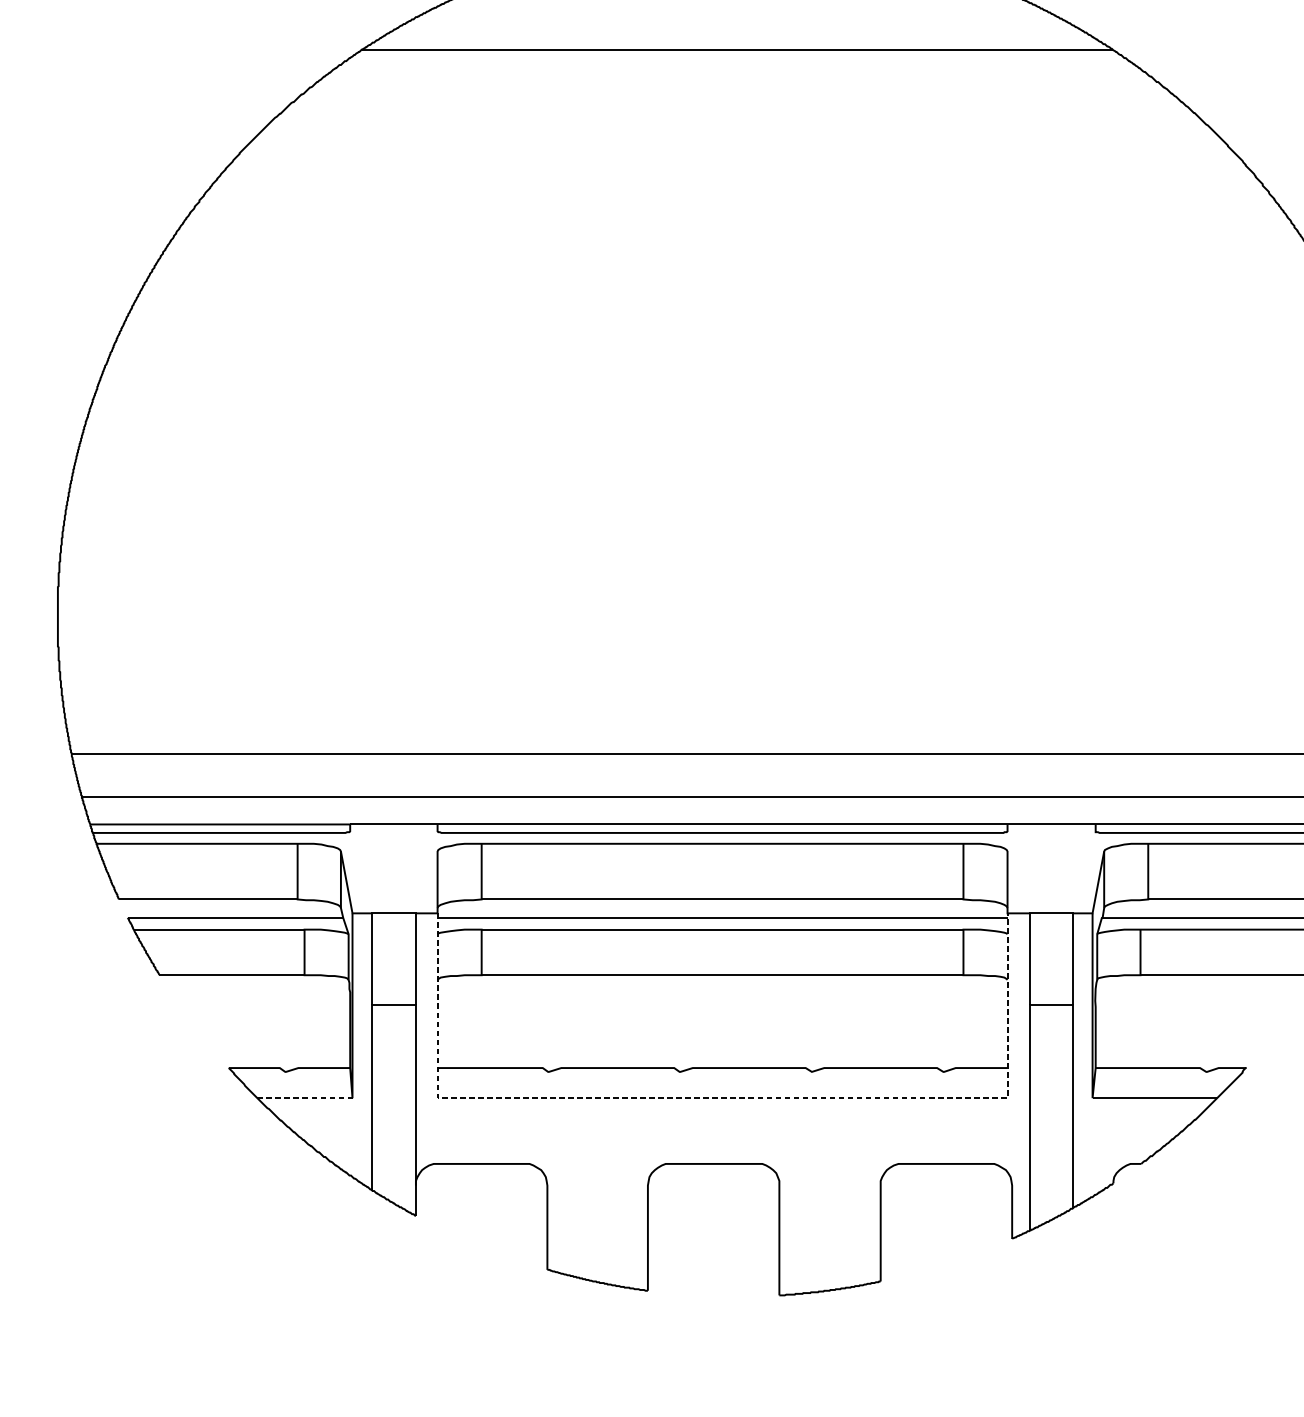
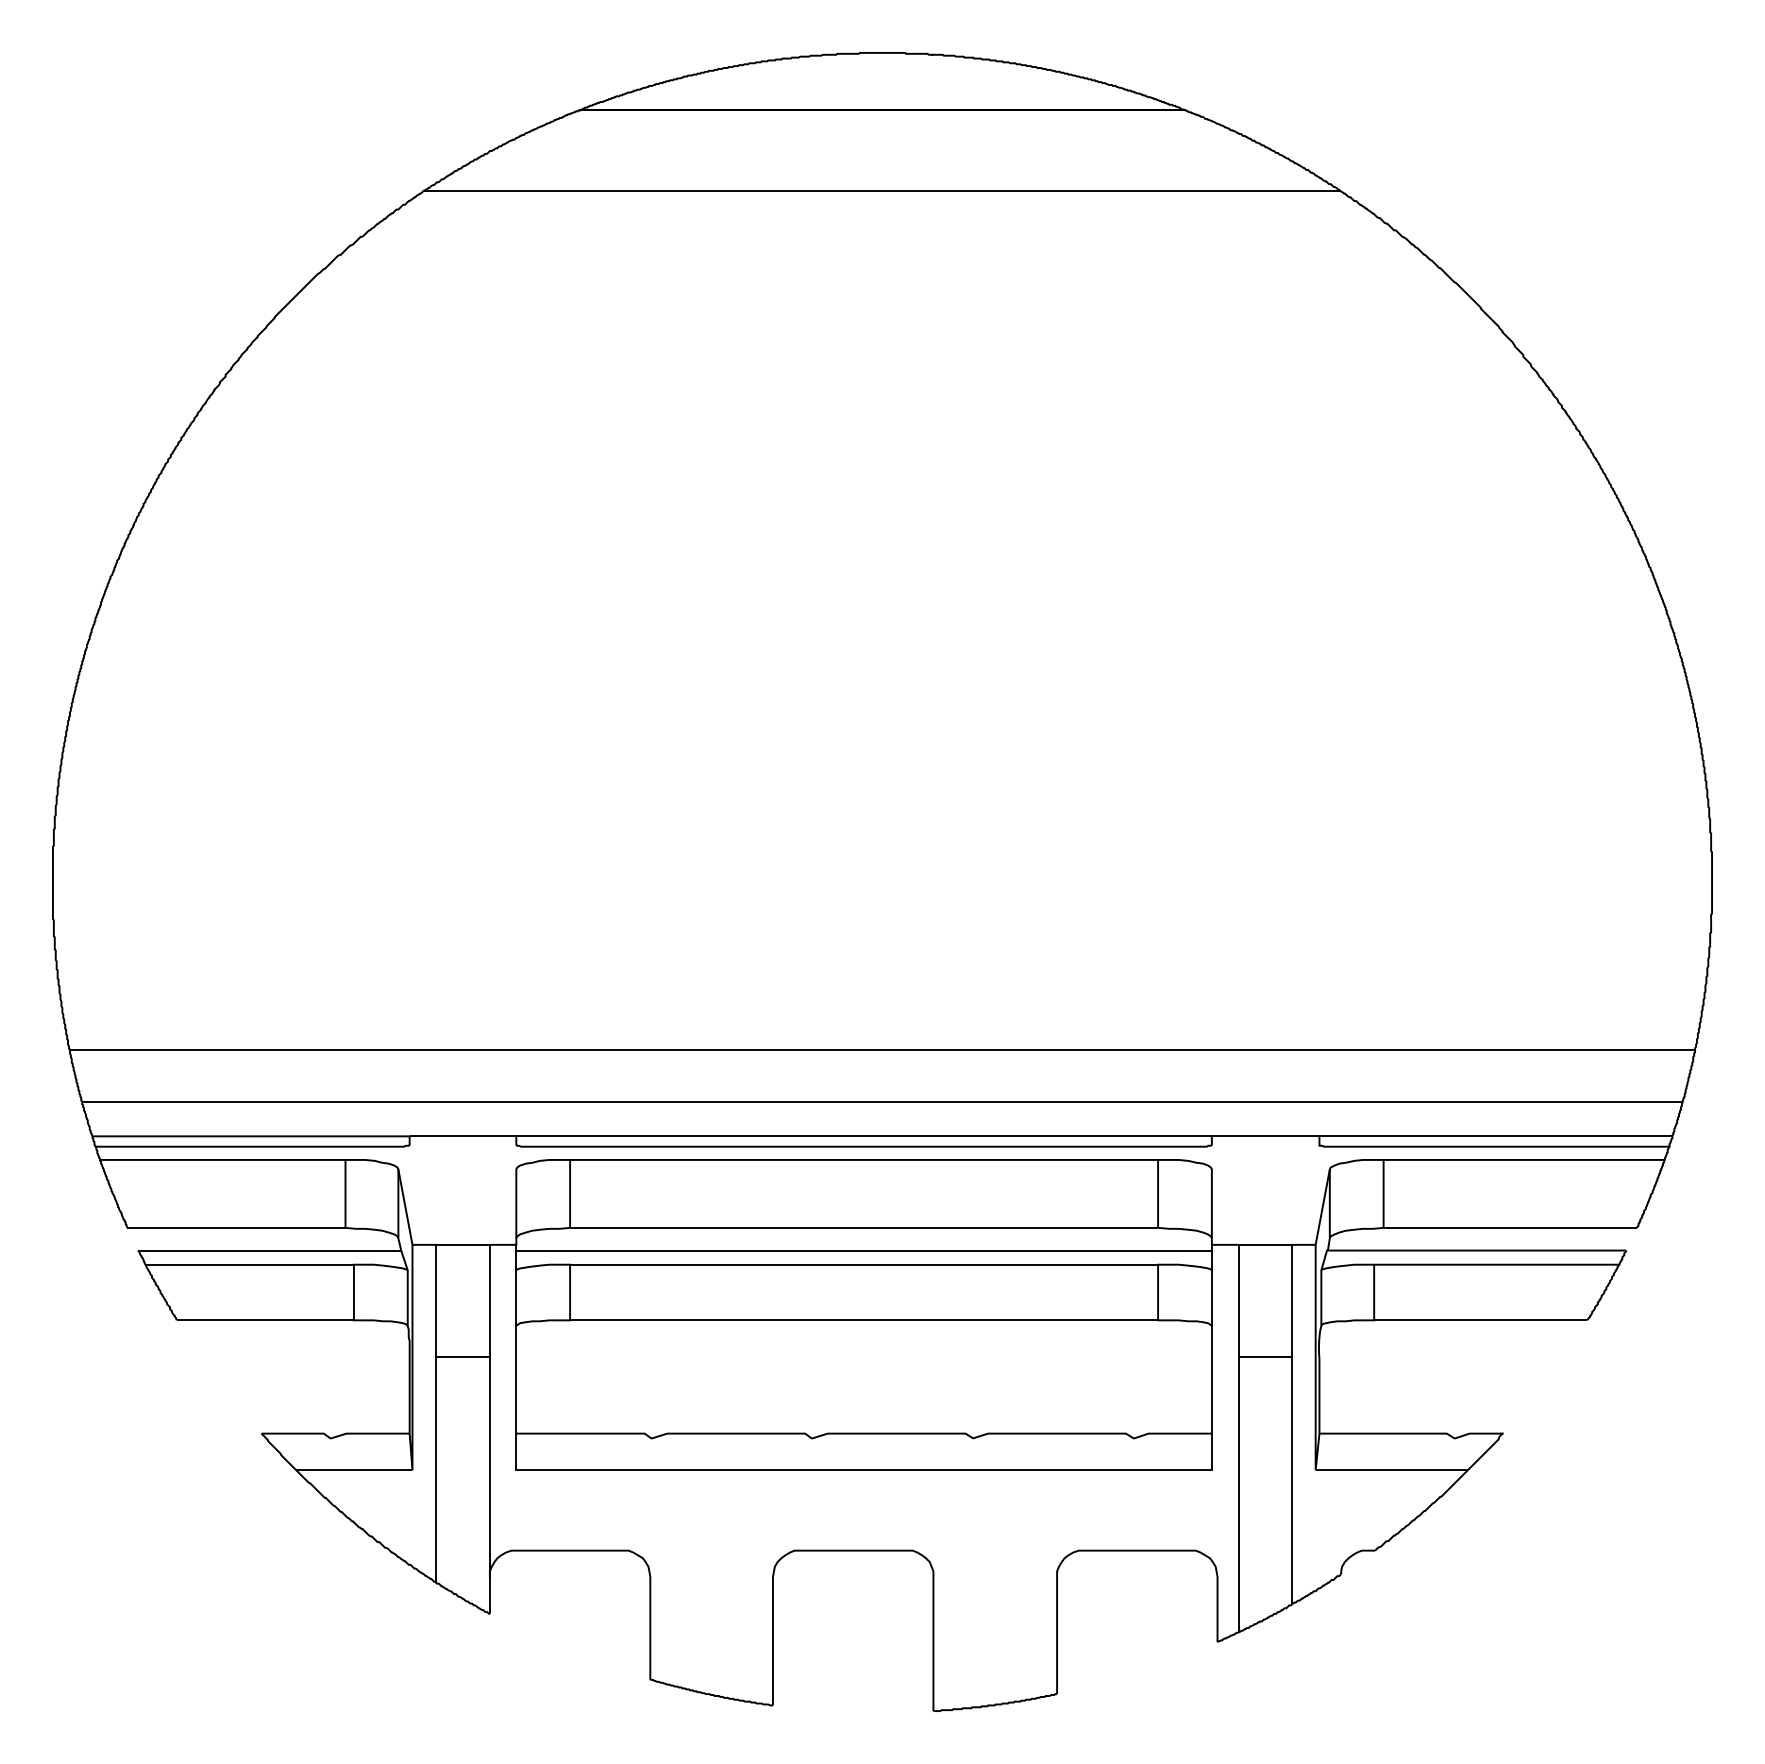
line: (305, 1098) -> (354, 1470), dashed -> solid
line: (722, 1098) -> (864, 1470), dashed -> solid

